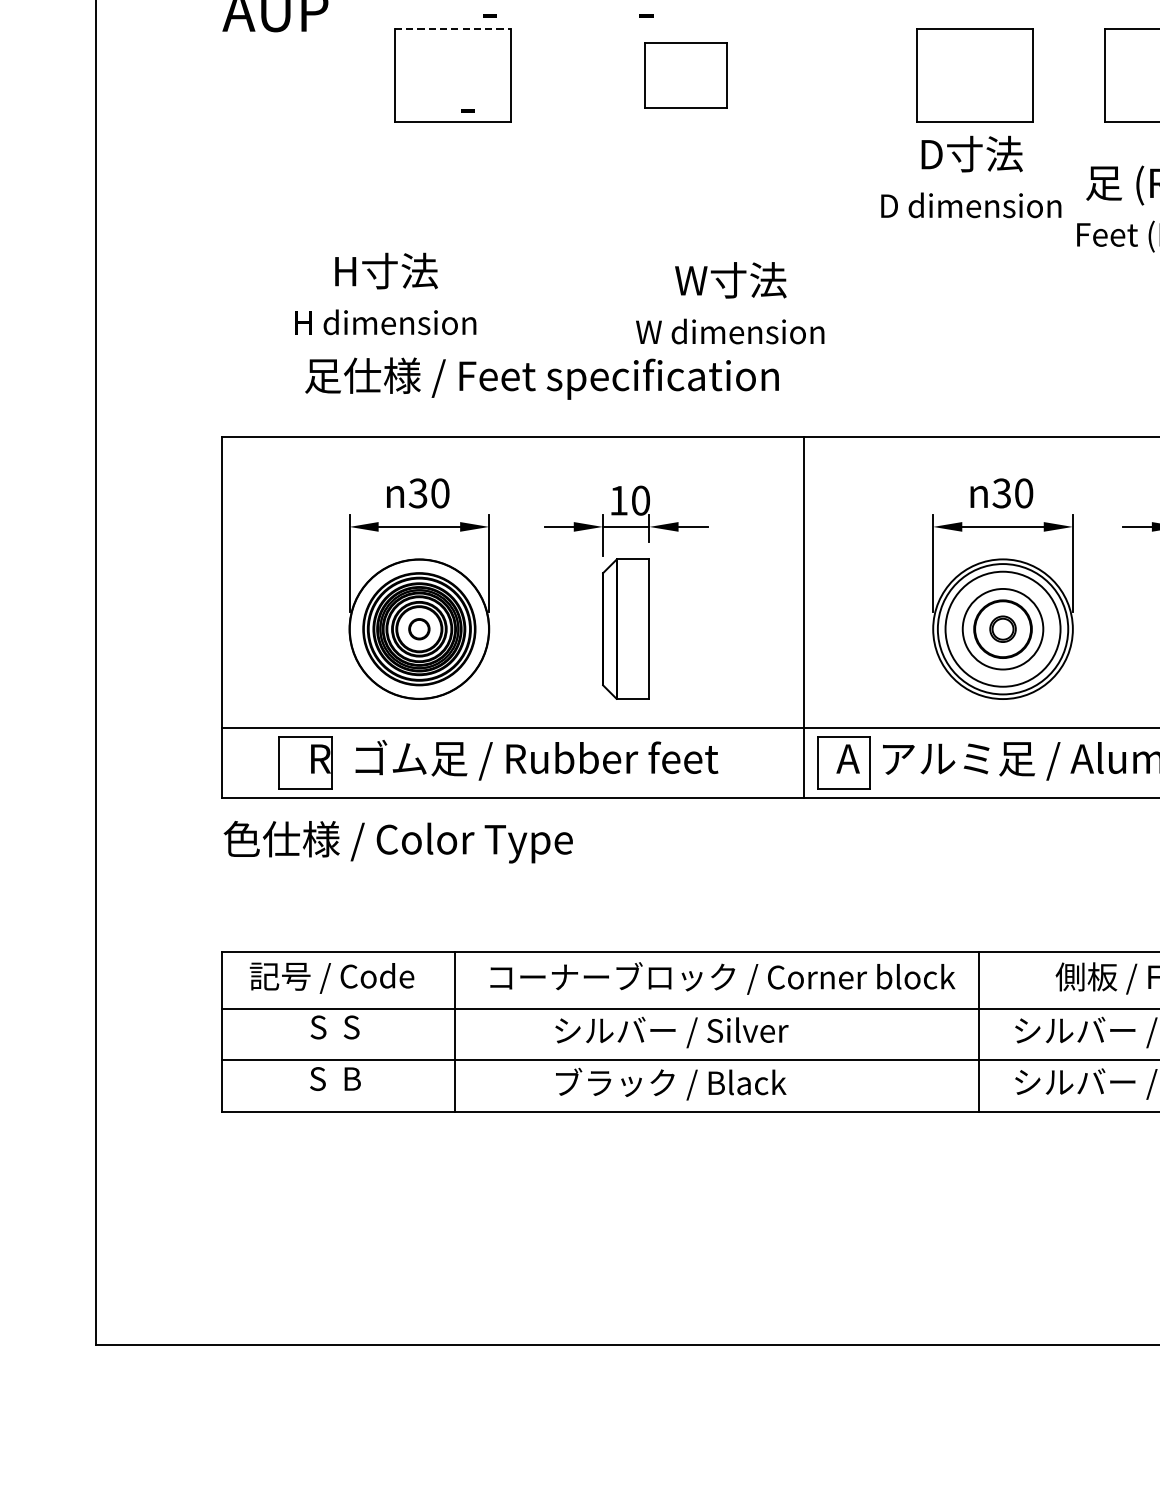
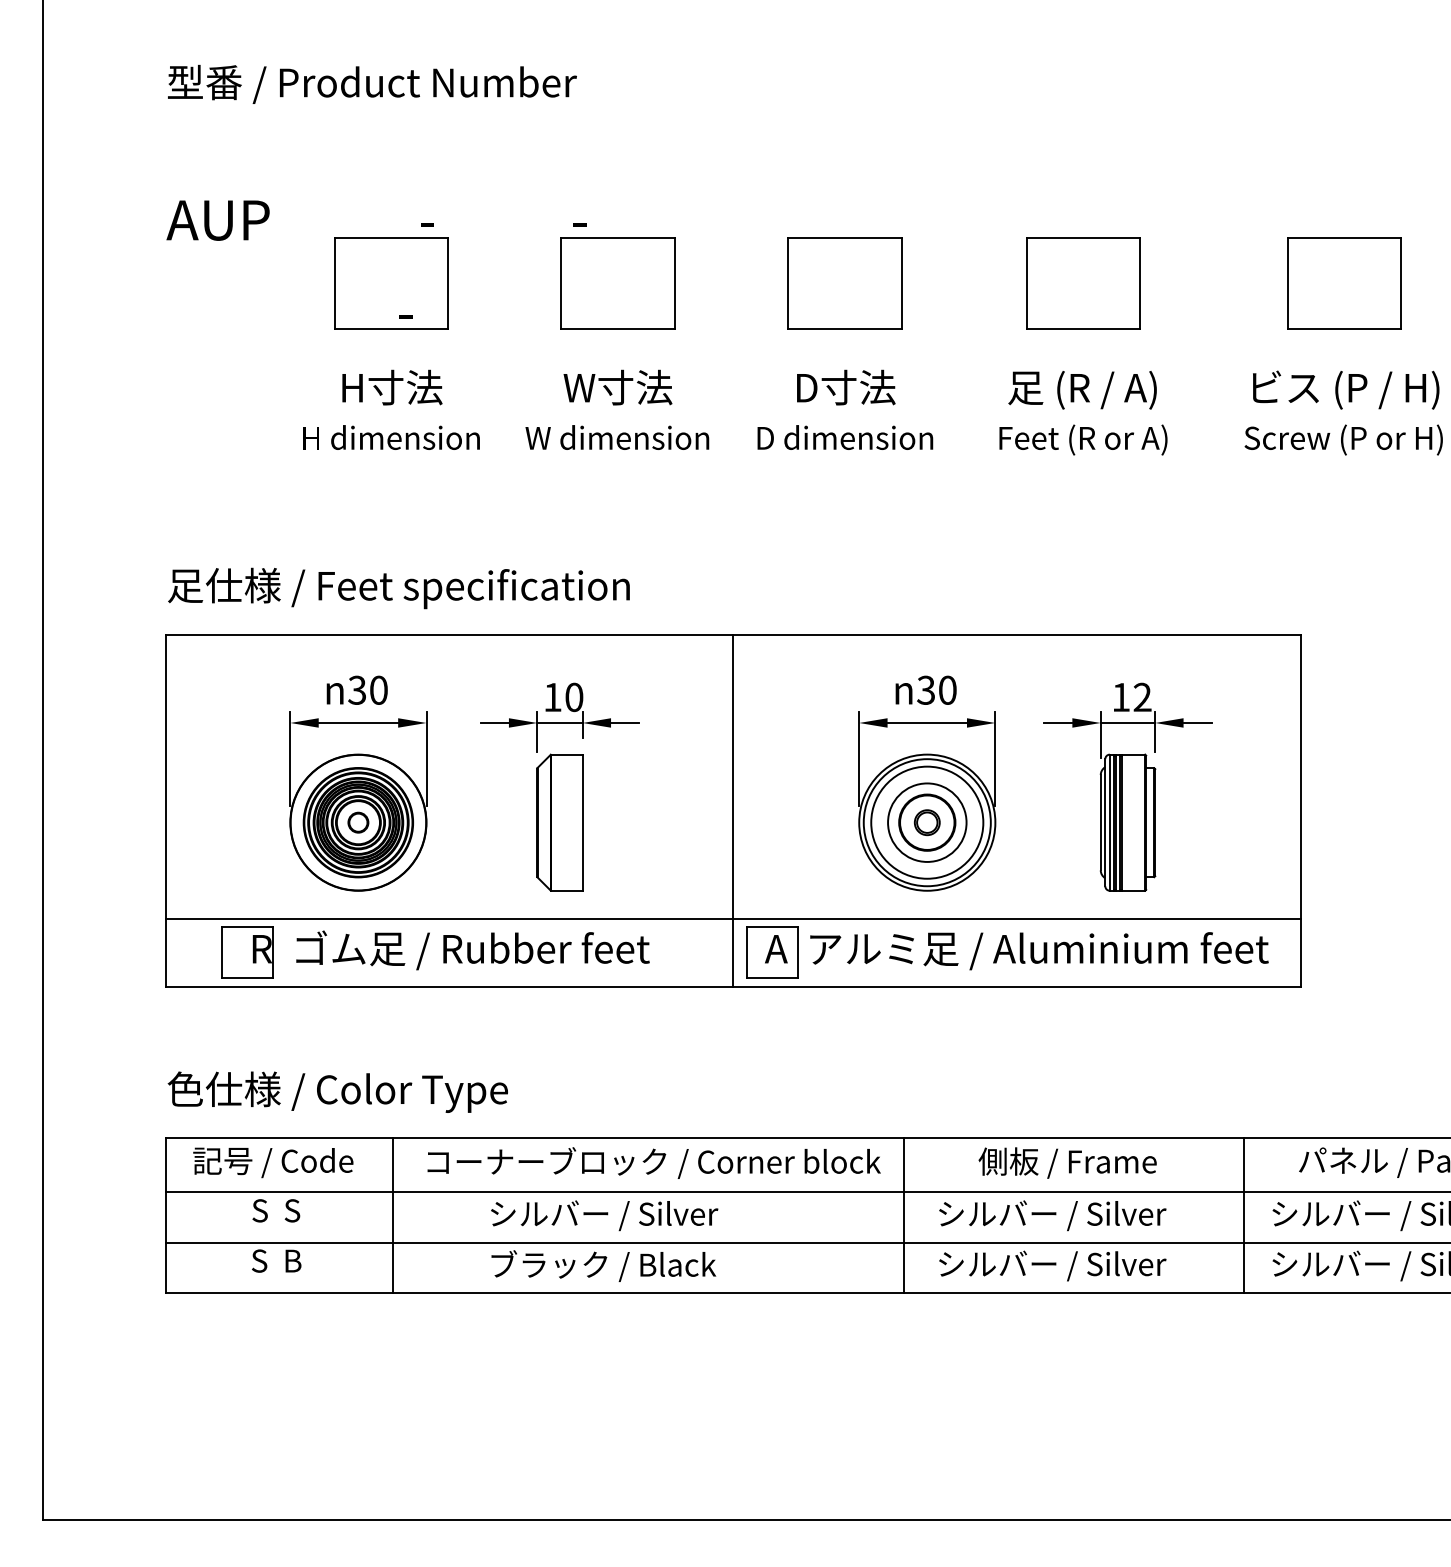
line: (453, 28) -> (391, 237), dashed -> solid
part: (685, 76) -> (617, 283), size x1.43
part: (974, 76) -> (844, 283), moved
text: (971, 176) -> (845, 409), moved
text: (385, 293) -> (391, 409), moved
text: (730, 302) -> (617, 409), moved
text: (541, 378) -> (398, 588), moved
text: (397, 841) -> (337, 1091), moved

